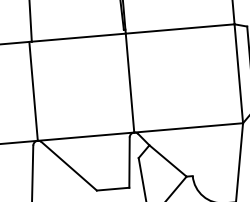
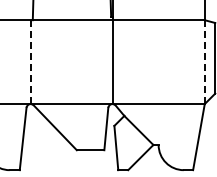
line: (238, 74) -> (204, 62), solid -> dashed
line: (33, 91) -> (30, 62), solid -> dashed

